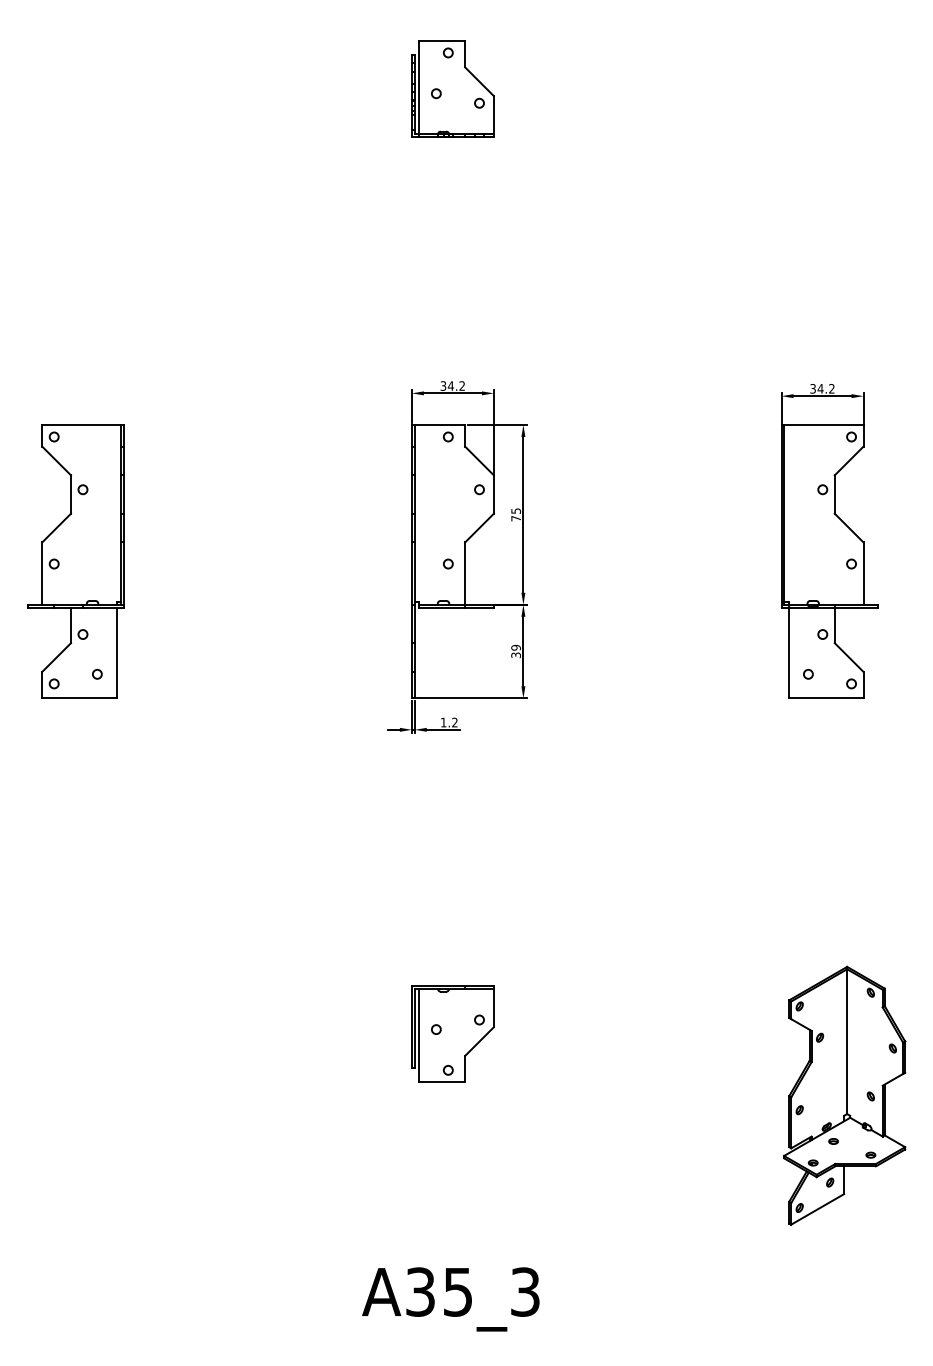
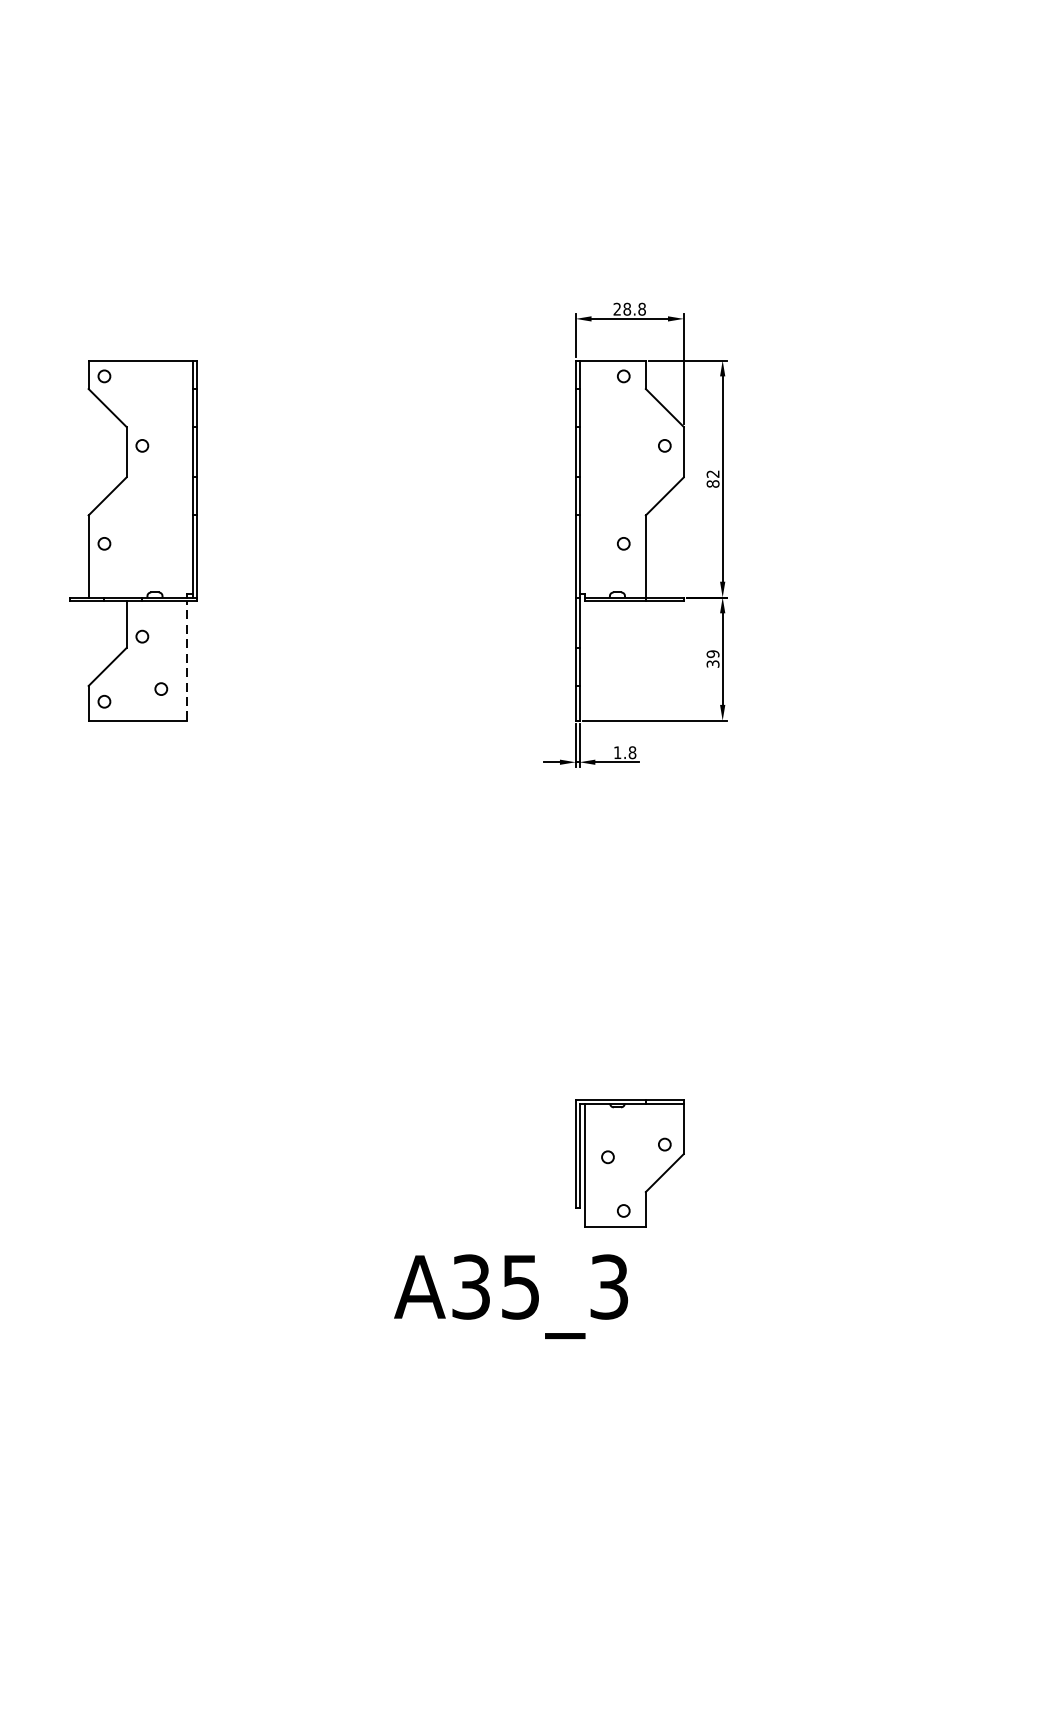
text: (452, 385) -> (629, 308), 34.2 -> 28.8
text: (516, 514) -> (713, 478), 75 -> 82
line: (117, 652) -> (187, 660), solid -> dashed
text: (454, 722) -> (631, 752), 1.2 -> 1.8
text: (450, 1299) -> (510, 1296), moved

